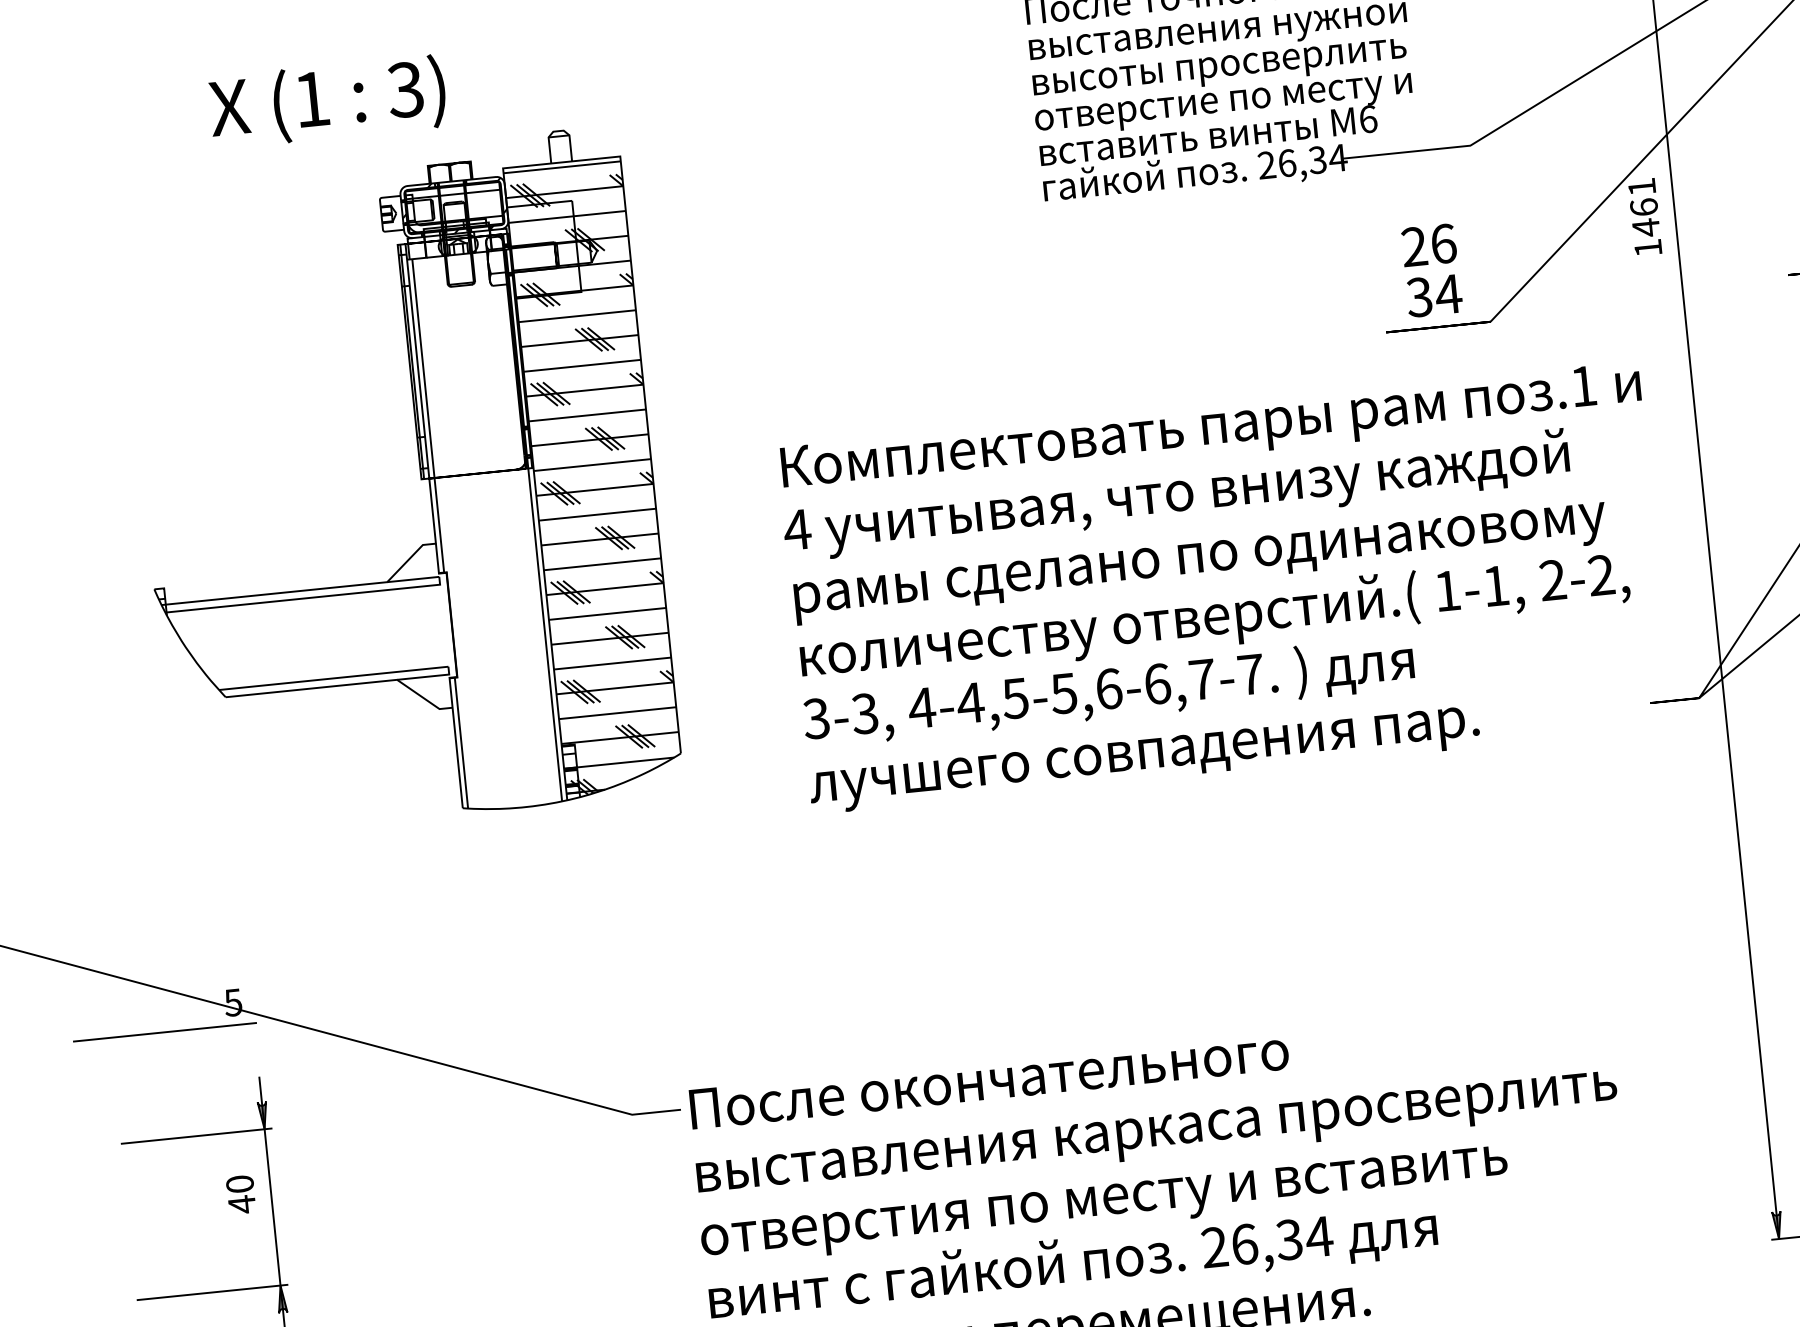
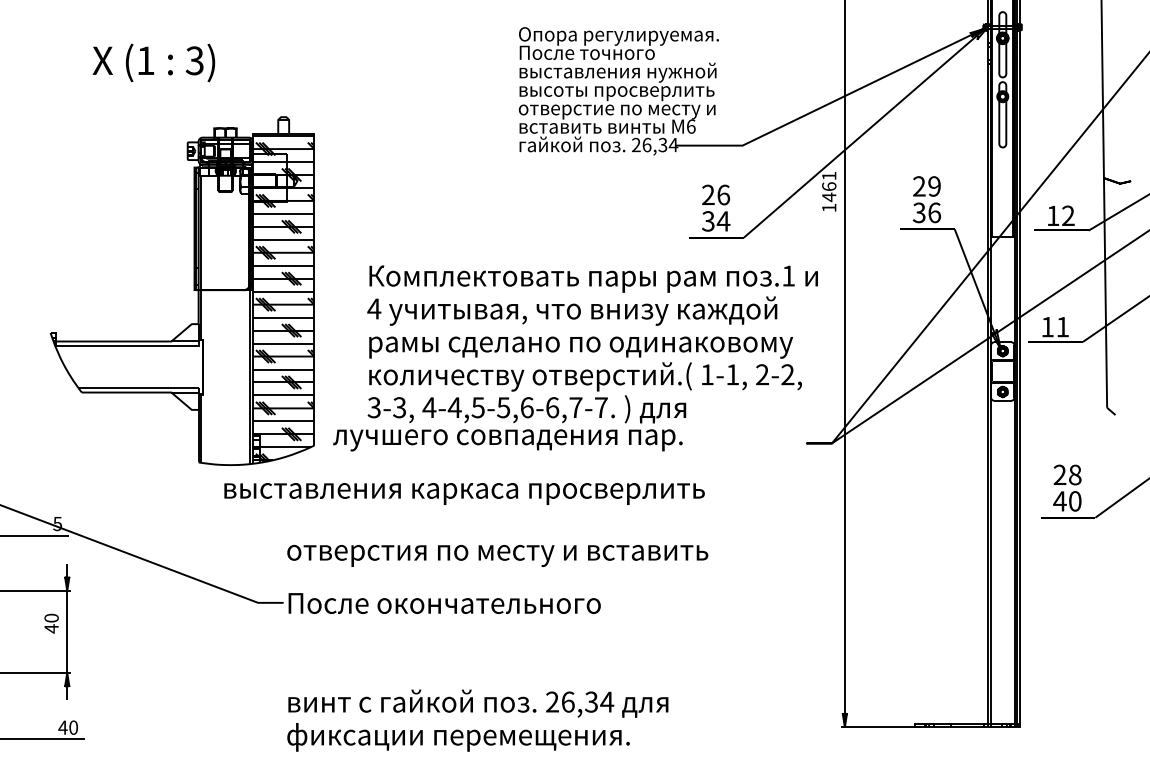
part: (419, 480) -> (193, 290), moved
text: (1144, 760) -> (507, 440), moved
text: (1157, 1136) -> (464, 493), moved
text: (1104, 1205) -> (497, 555), moved

